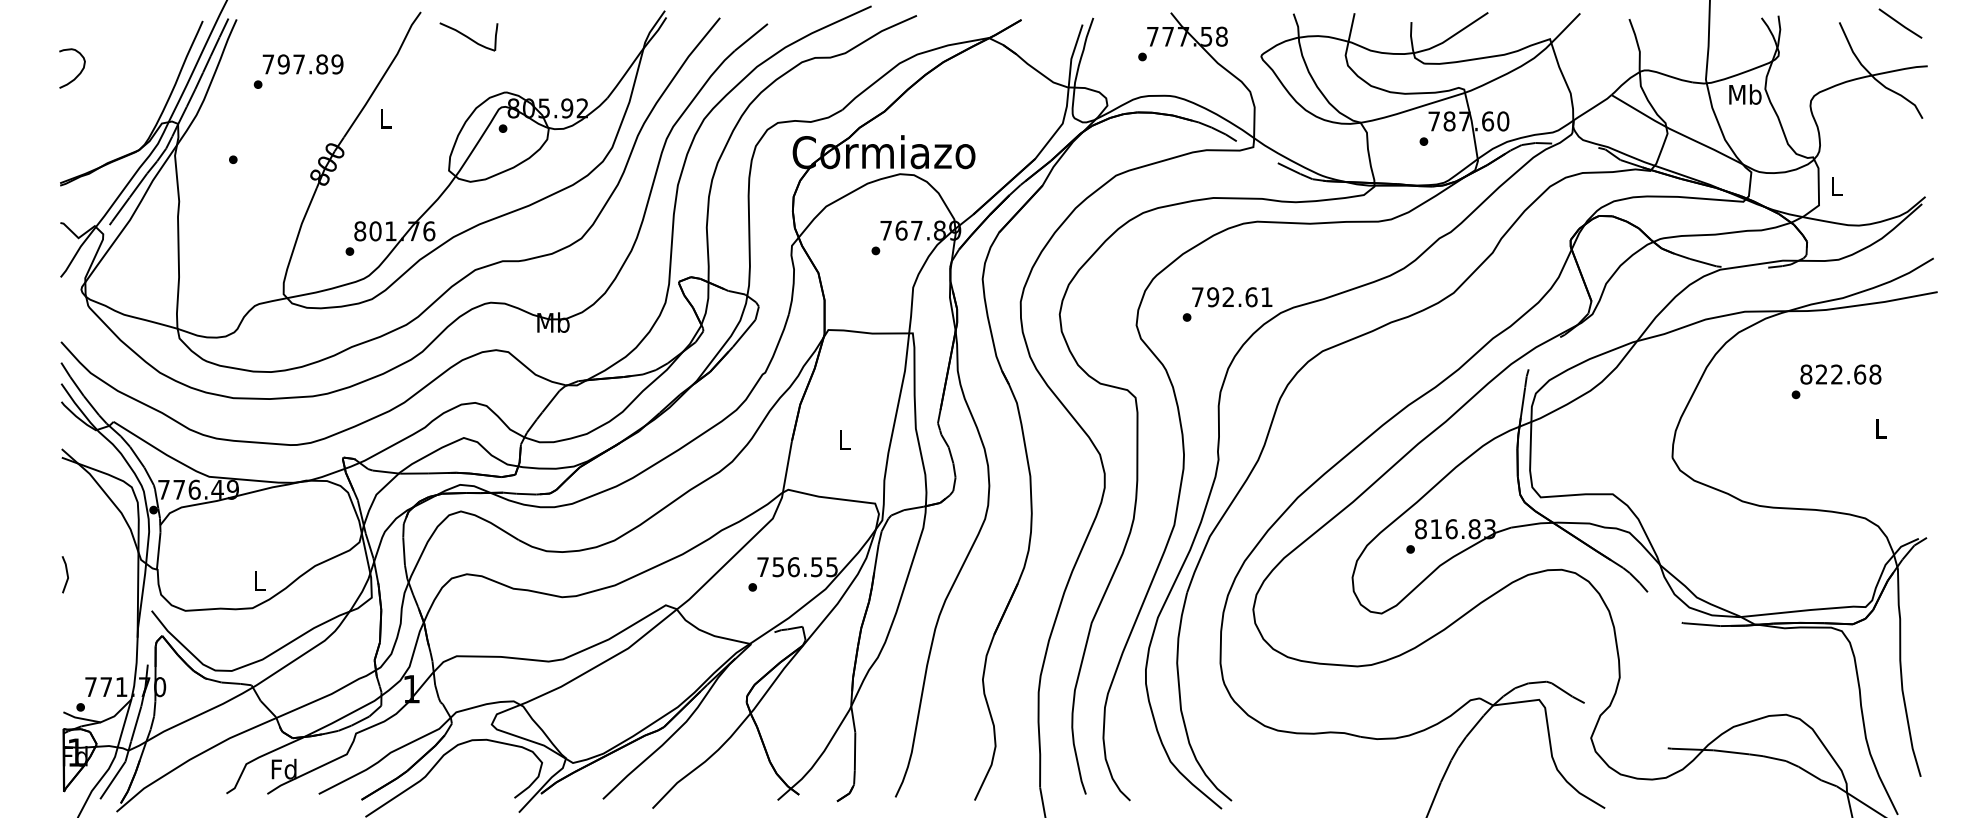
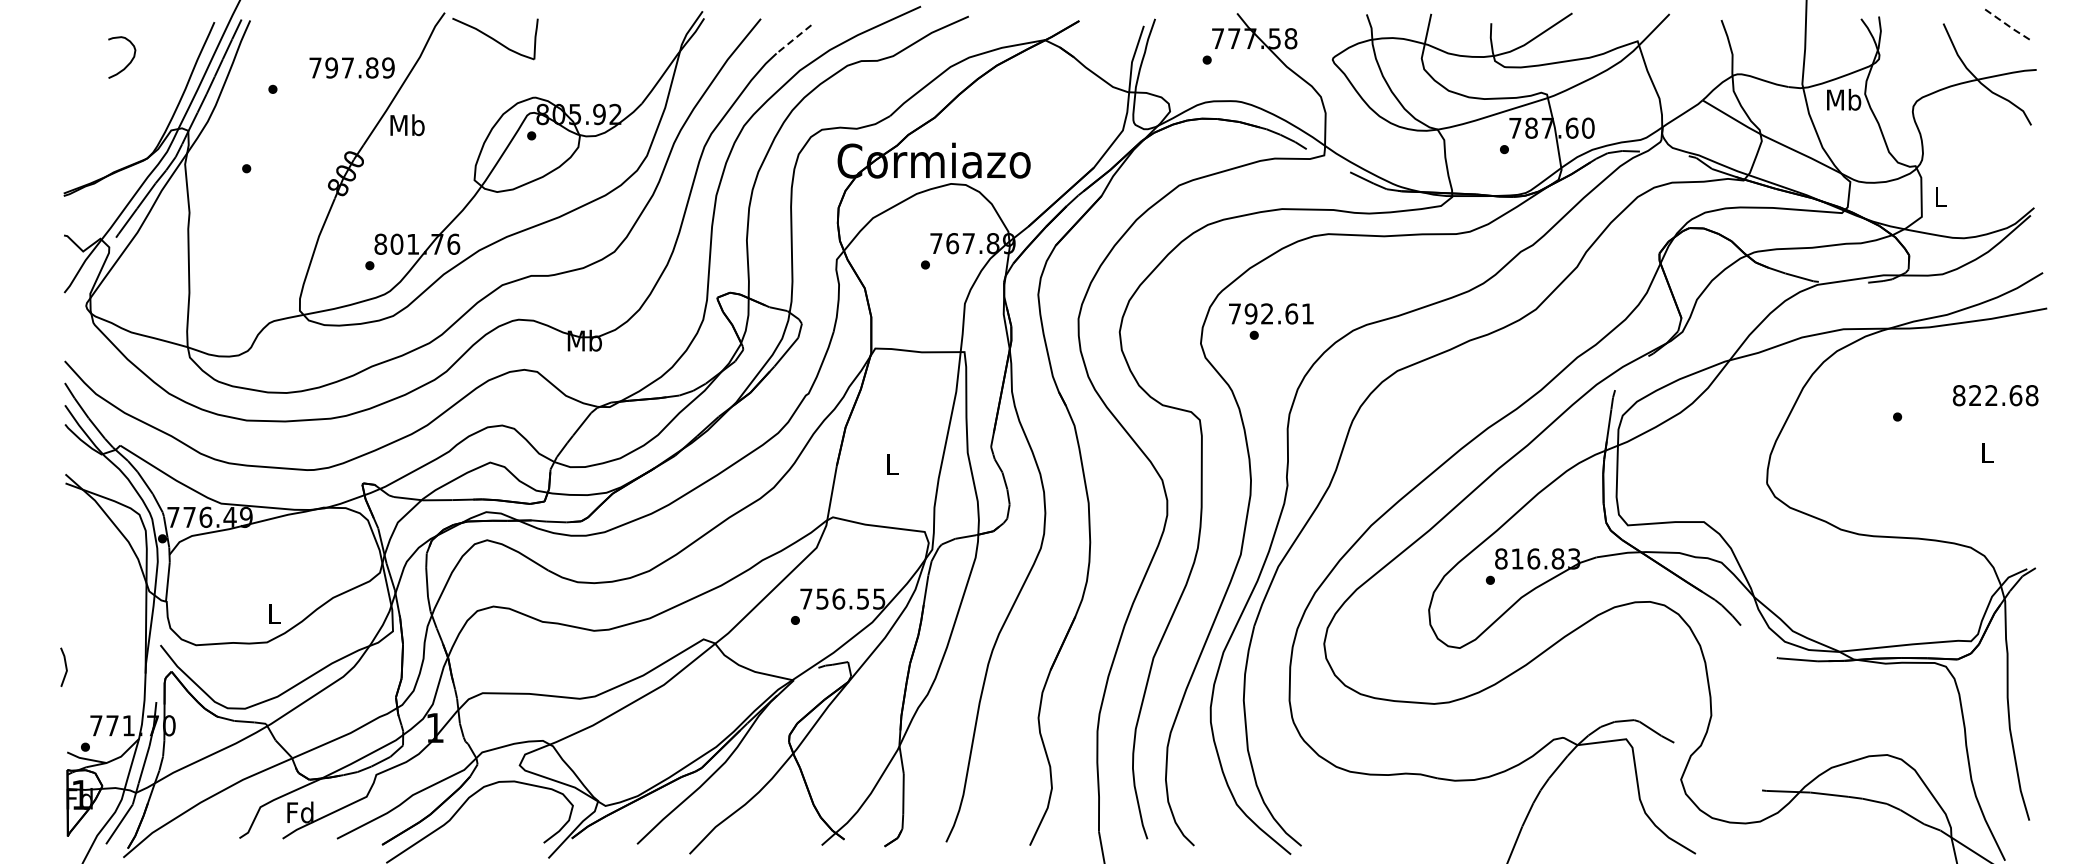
line: (1900, 24) -> (2007, 25), solid -> dashed
part: (468, 36) -> (495, 38), size x1.4
line: (750, 37) -> (793, 39), solid -> dashed
text: (302, 64) -> (351, 68), moved
curve: (78, 73) -> (128, 62), moved
text: (385, 118) -> (407, 125), L -> Mb
text: (1232, 297) -> (1271, 314), moved
text: (1840, 374) -> (1995, 395), moved
line: (66, 574) -> (65, 667), moved

